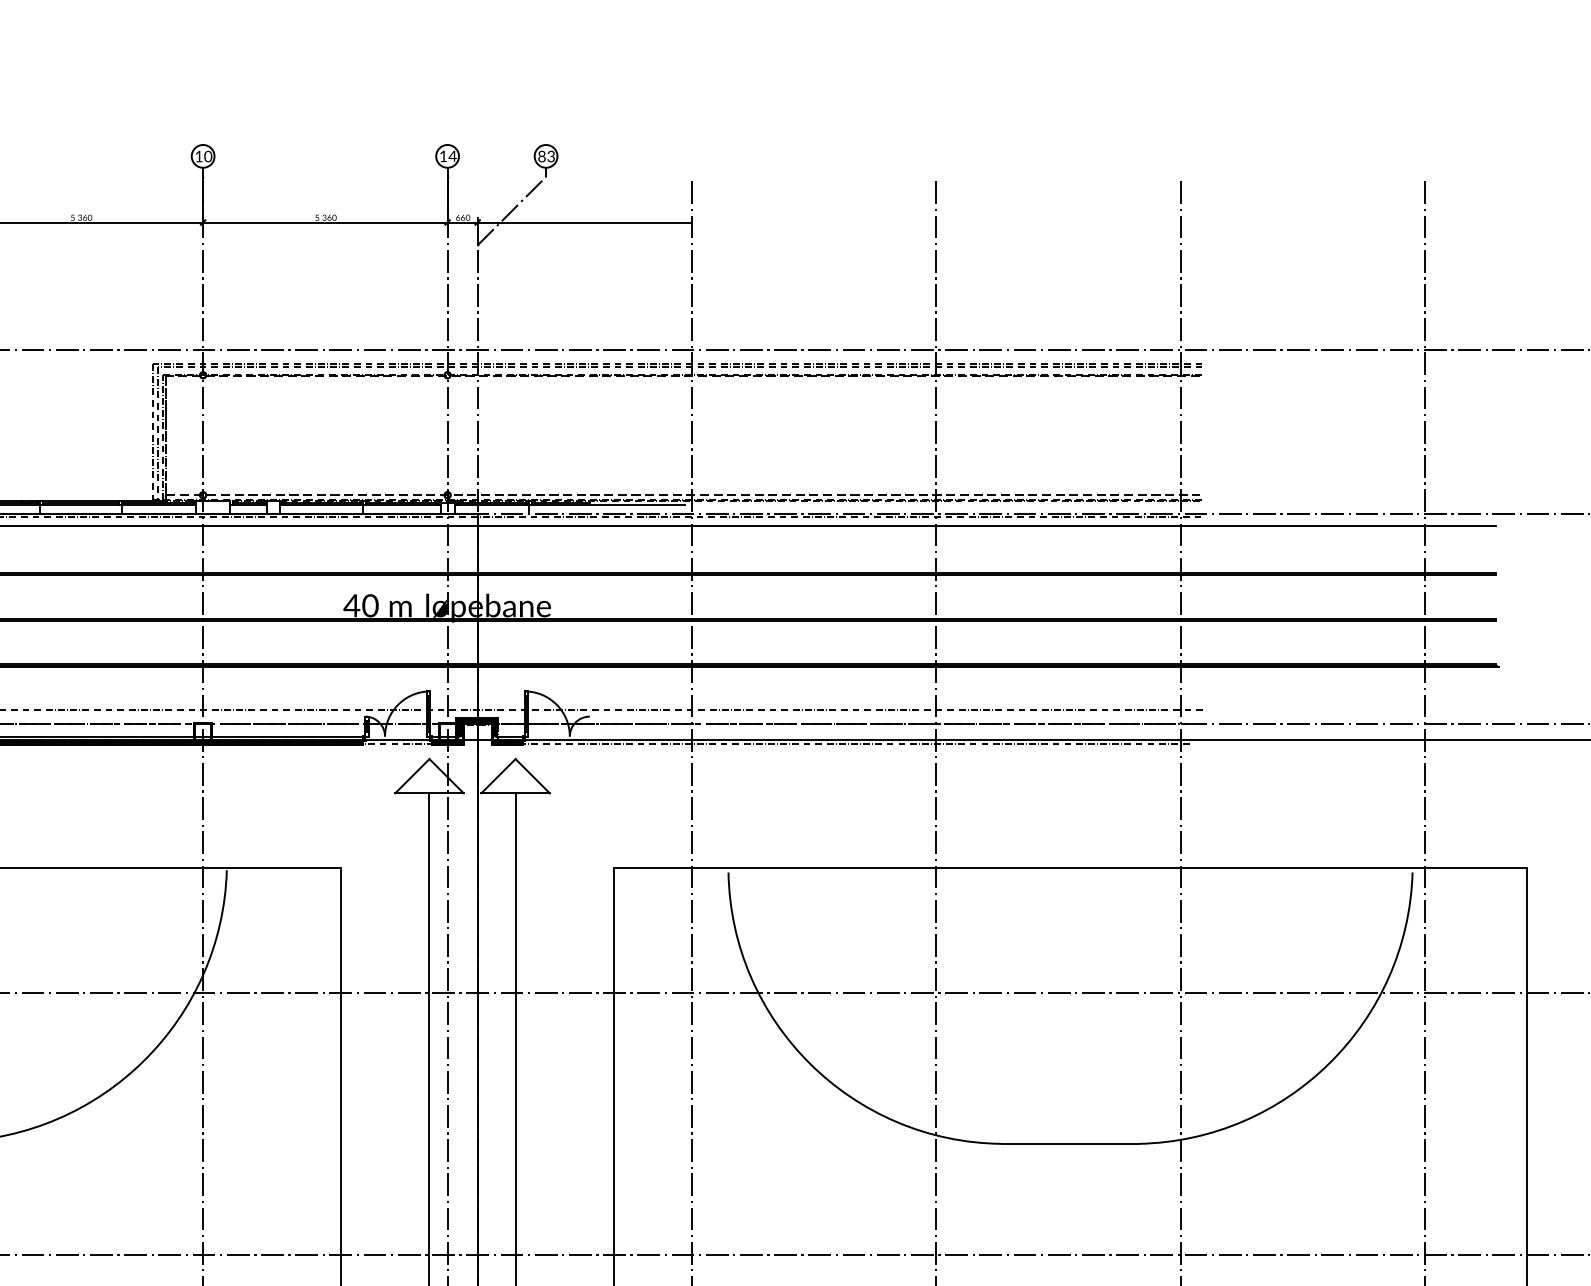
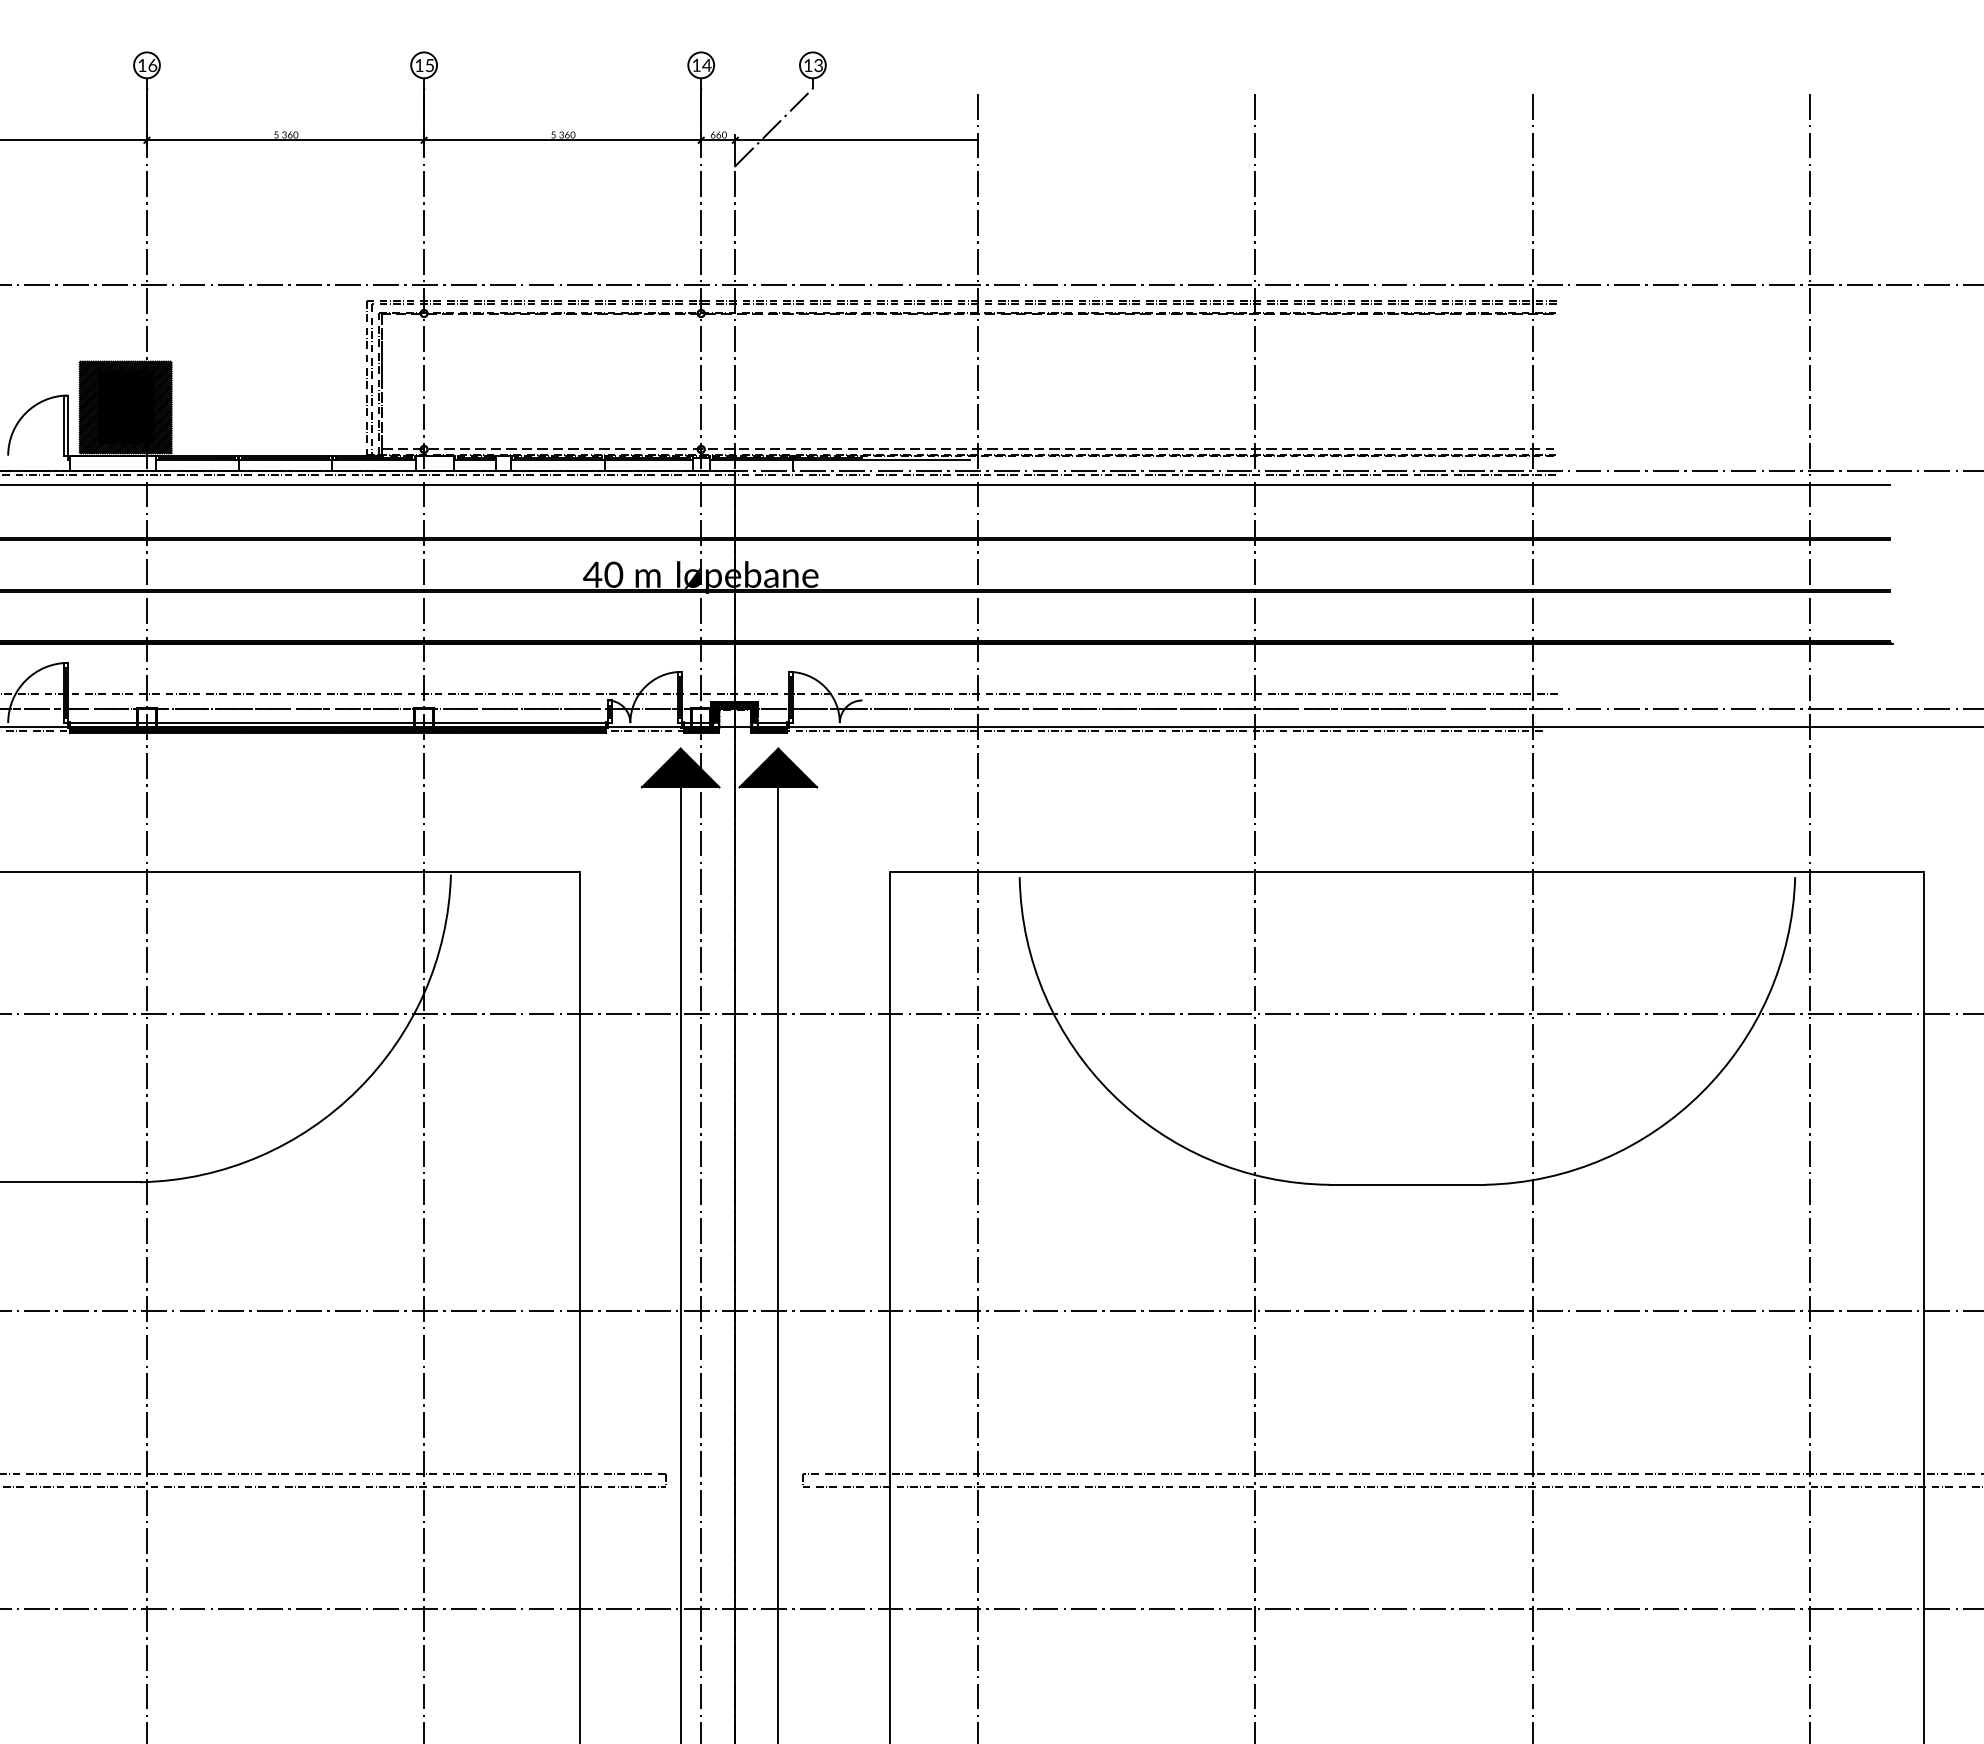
text: (207, 156) -> (429, 65), 10 -> 15
text: (542, 156) -> (808, 65), 83 -> 13
fill: (429, 775) -> (680, 767), added
fill: (515, 775) -> (778, 767), added

